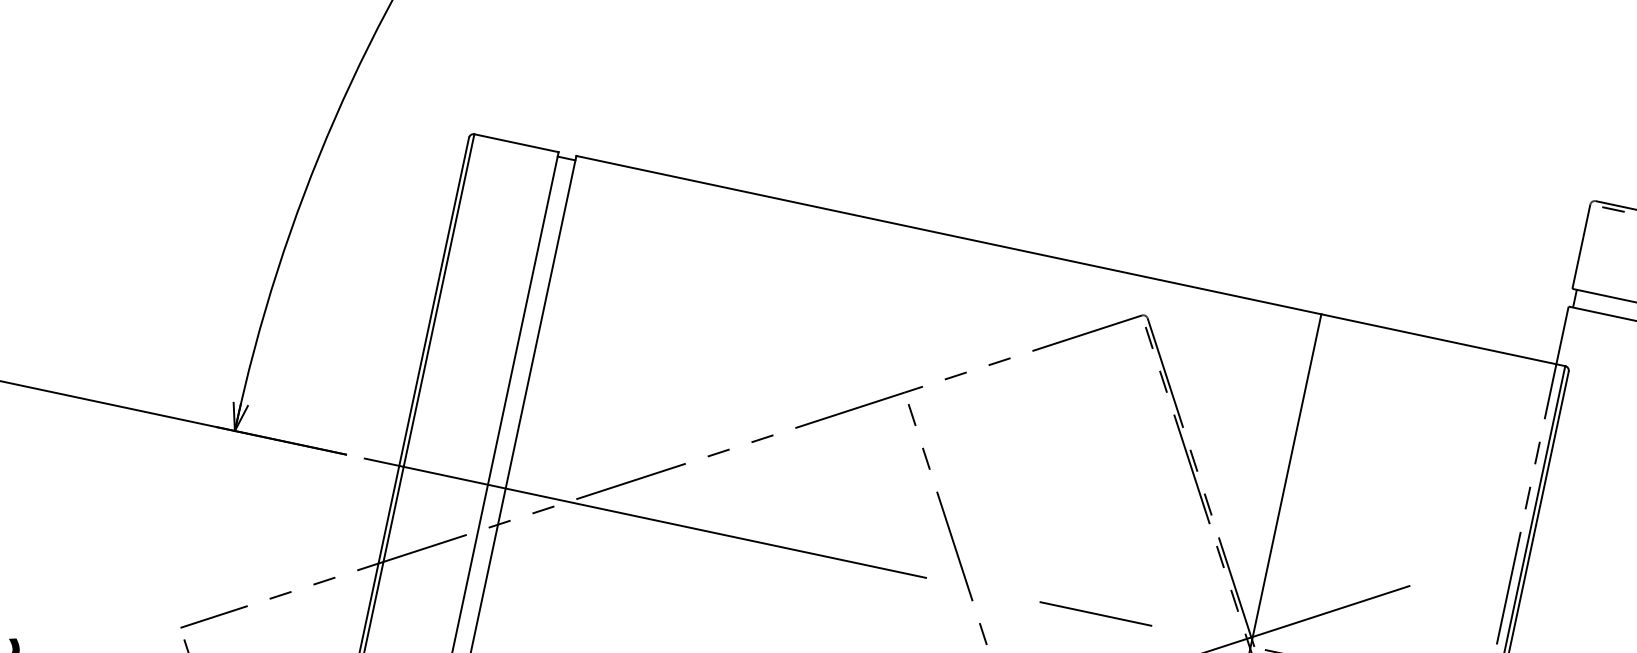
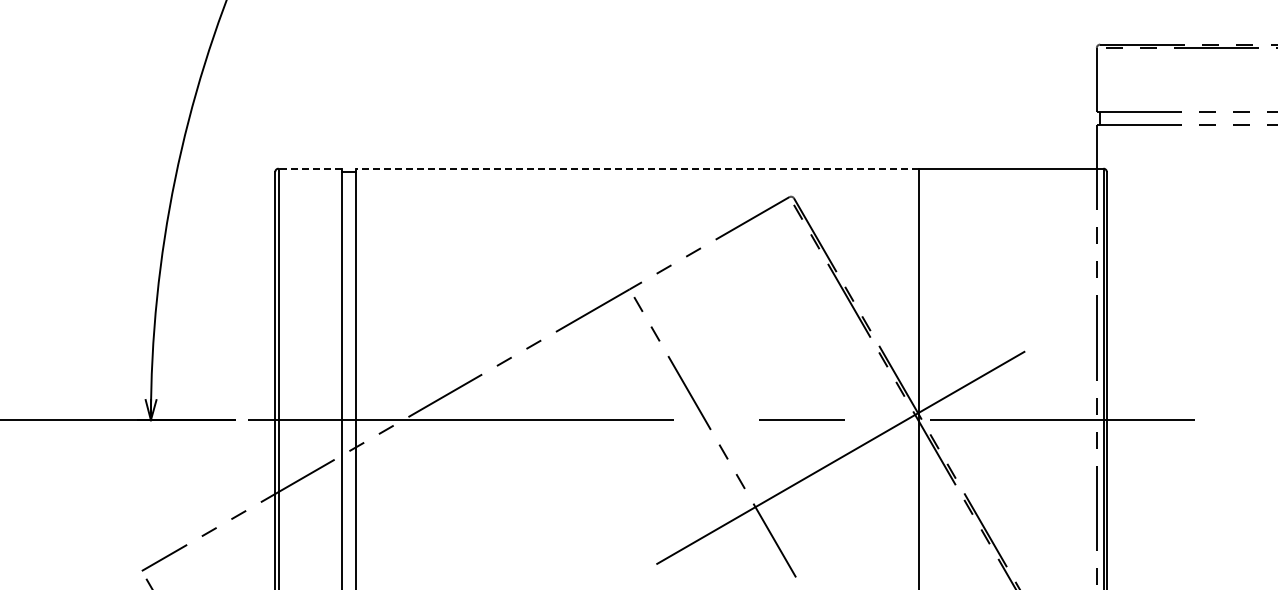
line: (516, 143) -> (310, 168), solid -> dashed
line: (949, 234) -> (637, 168), solid -> dashed

